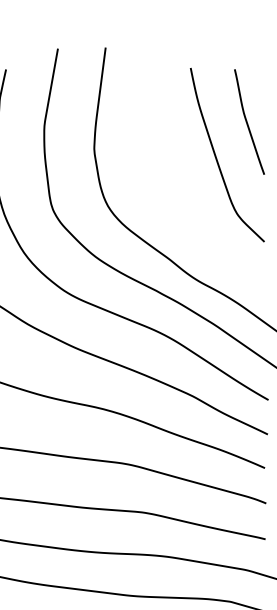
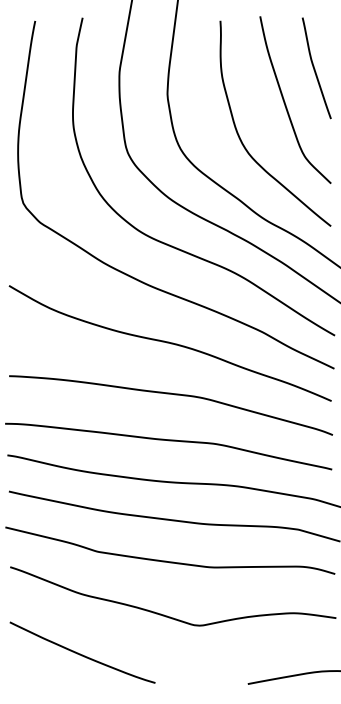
curve: (171, 196) -> (241, 139), added

